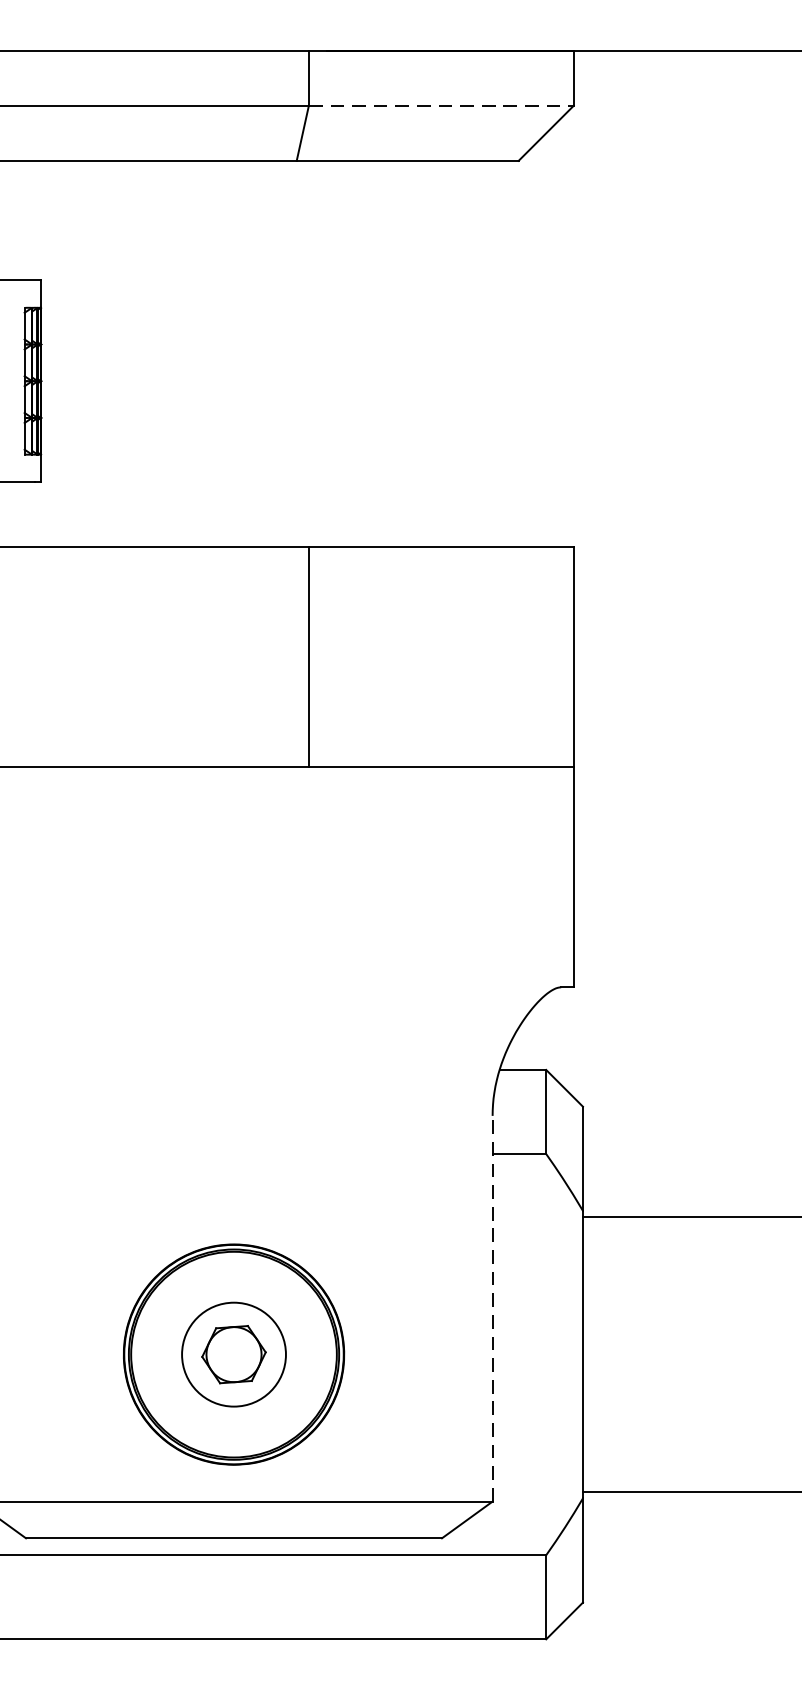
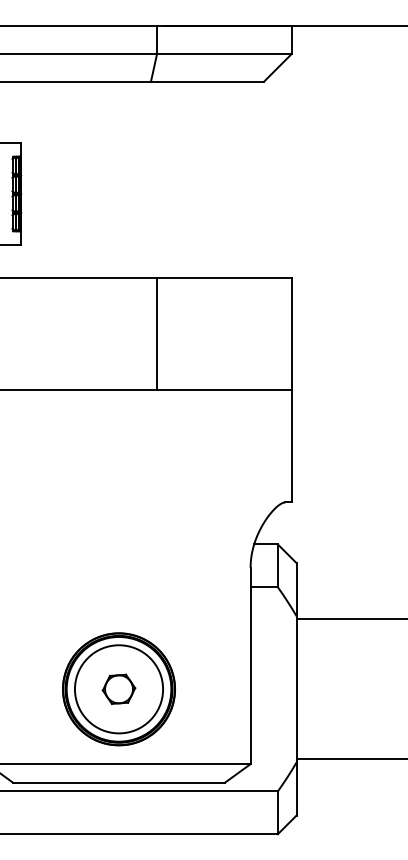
line: (443, 105) -> (225, 53), dashed -> solid
line: (492, 1307) -> (250, 665), dashed -> solid
circle: (232, 1354) -> (118, 689), size x1.67

